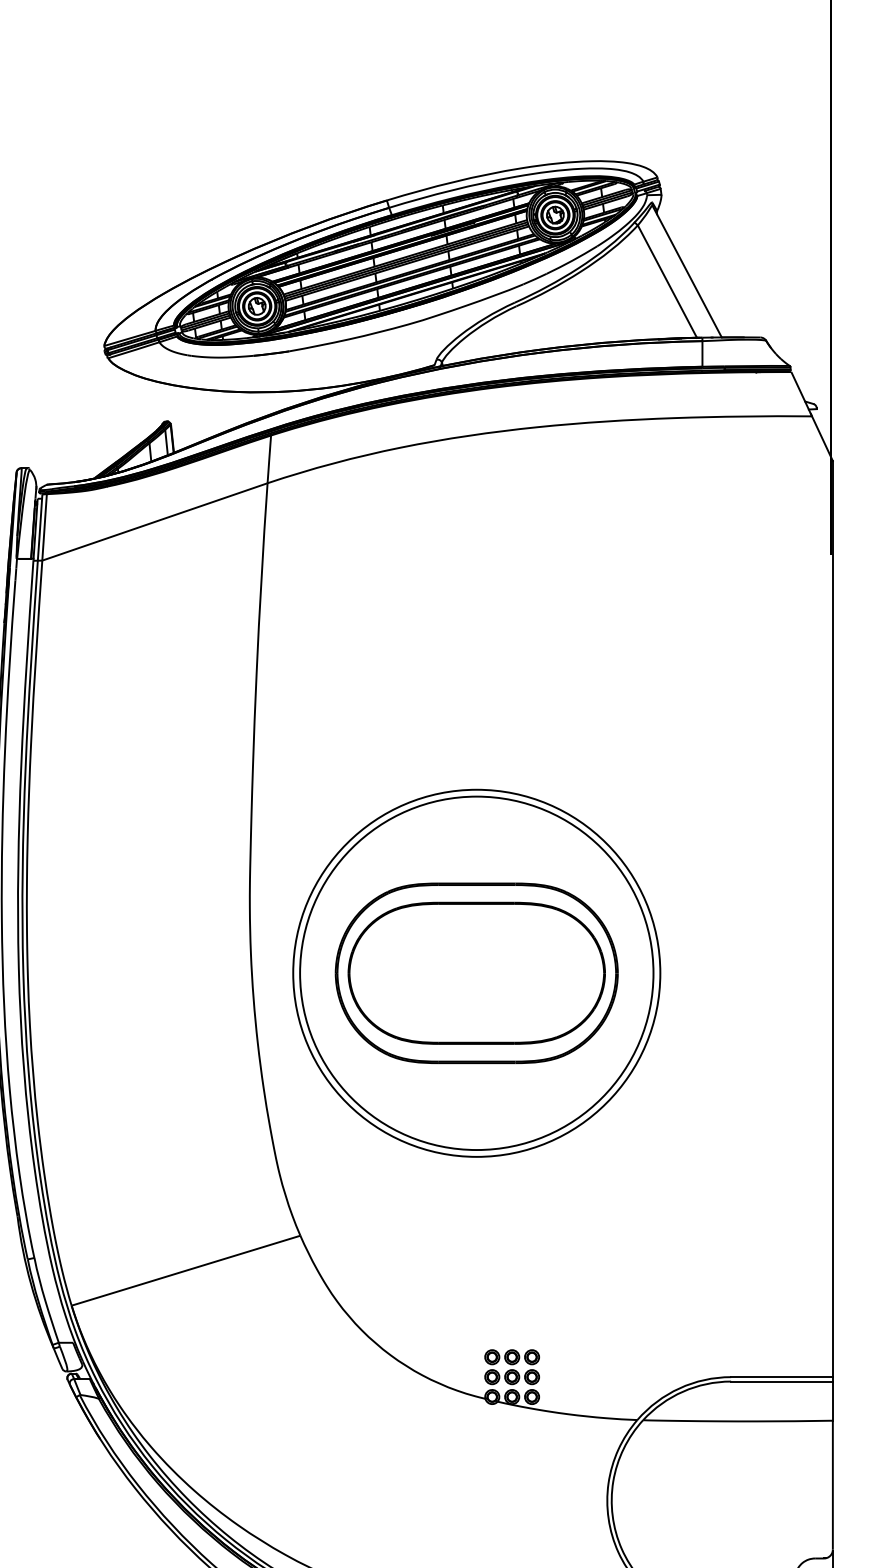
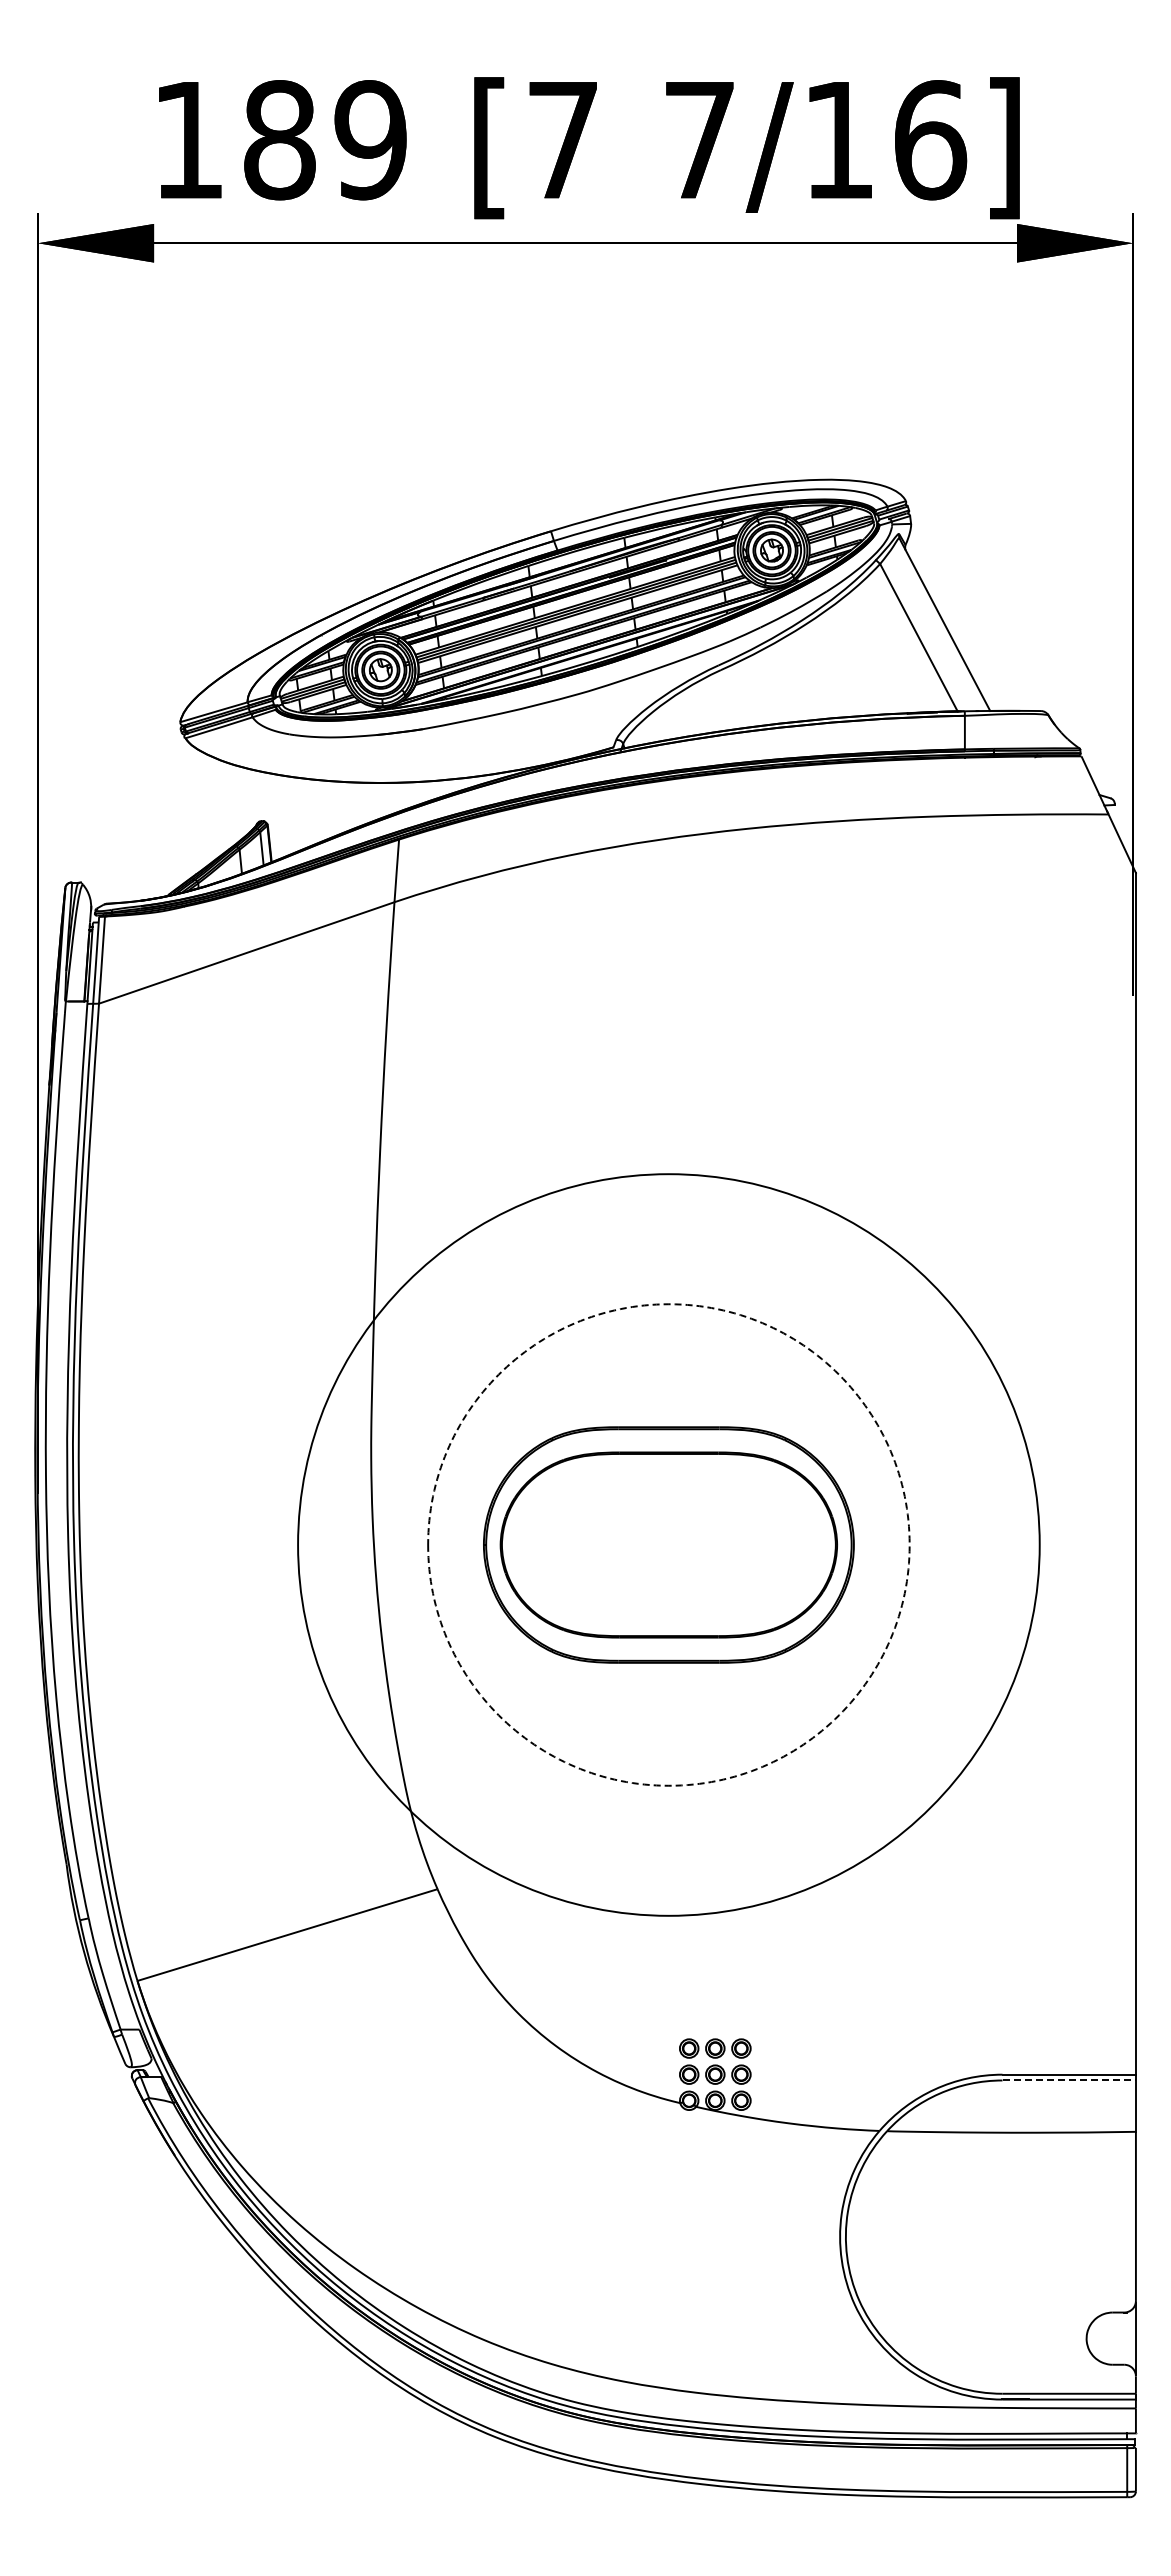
circle: (476, 972) -> (668, 1544), size x1.6
circle: (476, 972) -> (668, 1544), solid -> dashed
line: (782, 1381) -> (1069, 2080), solid -> dashed

